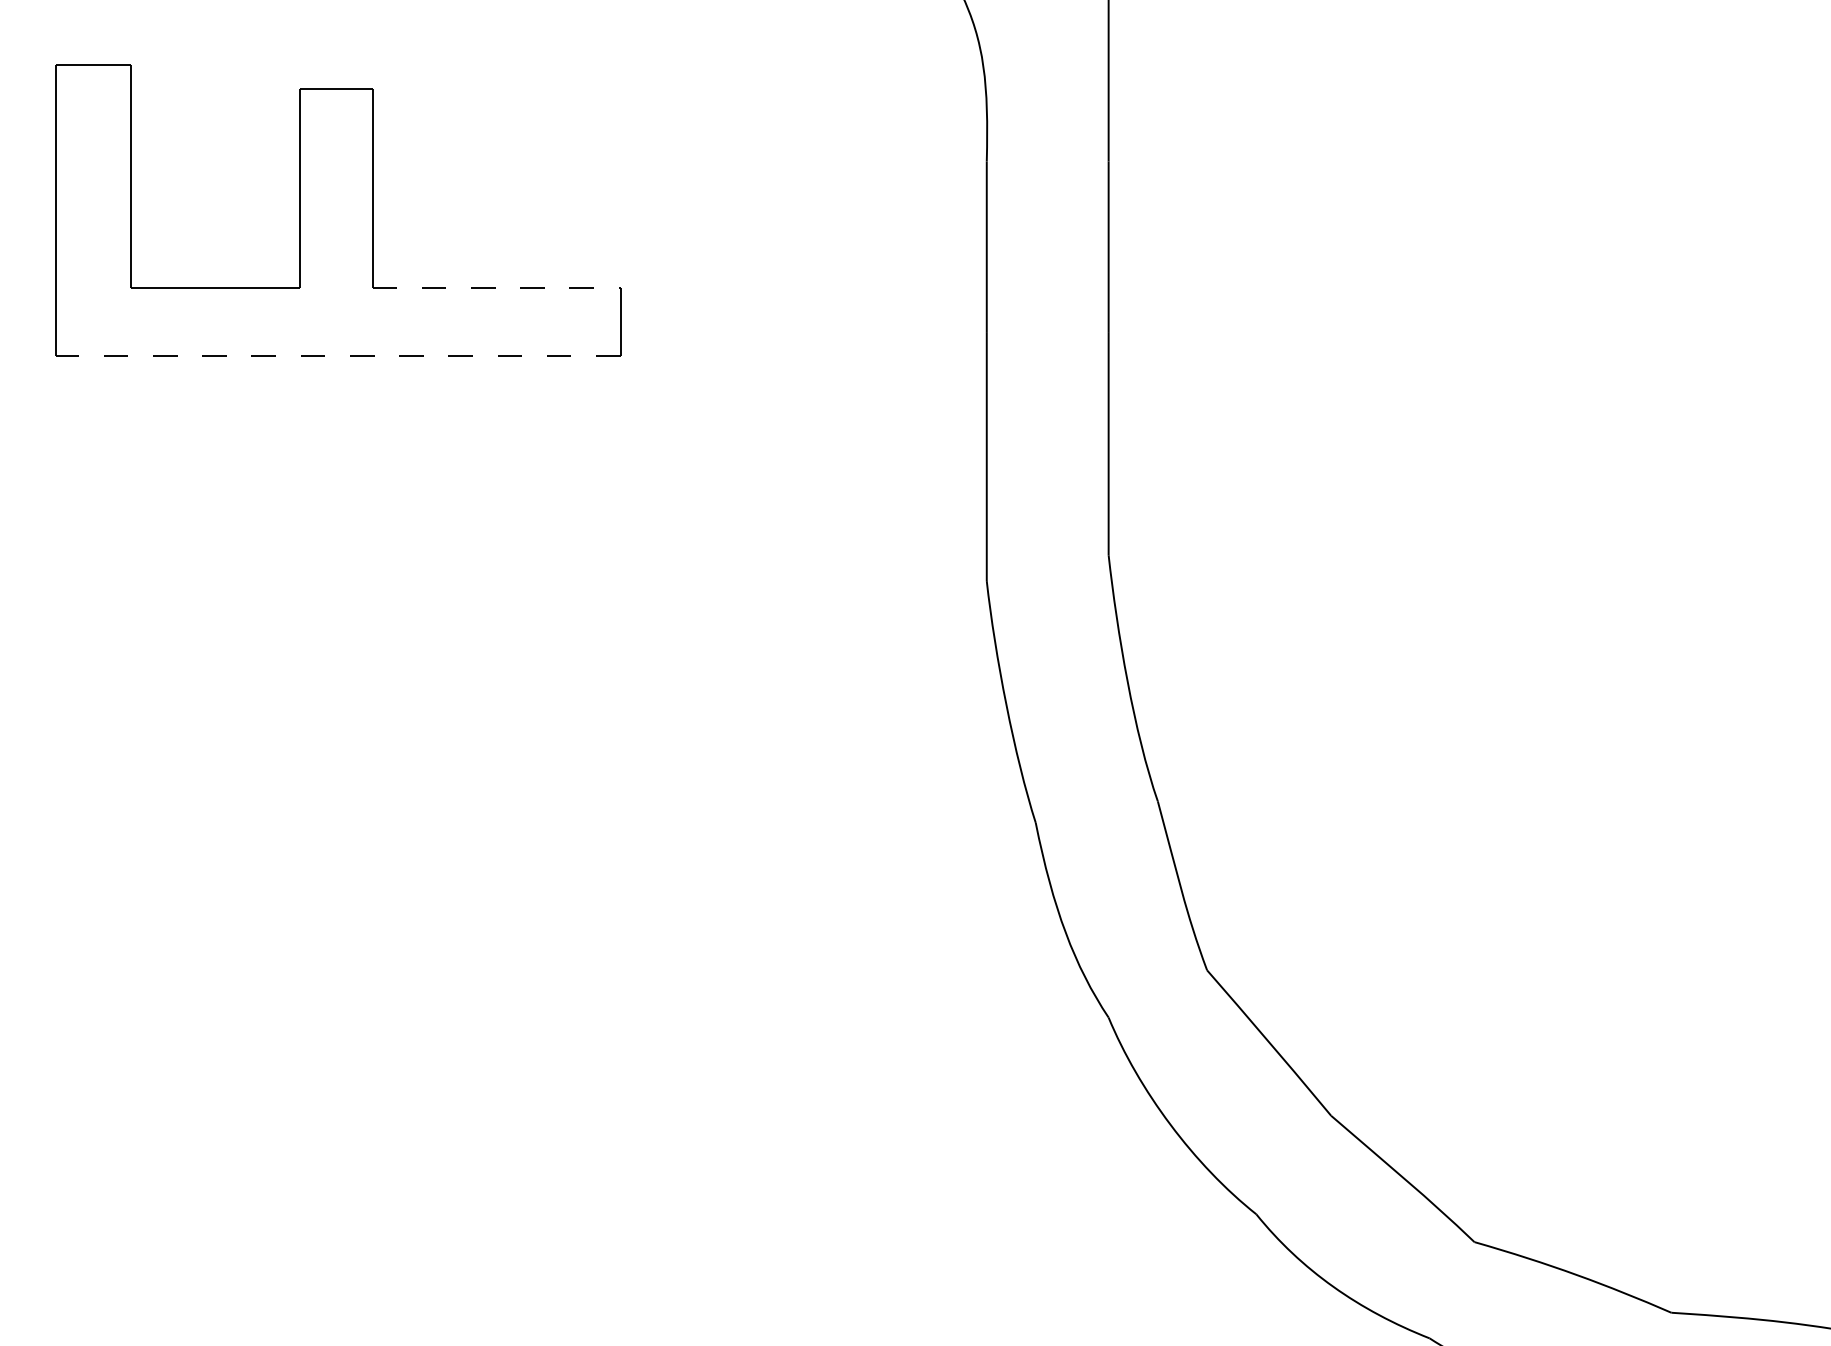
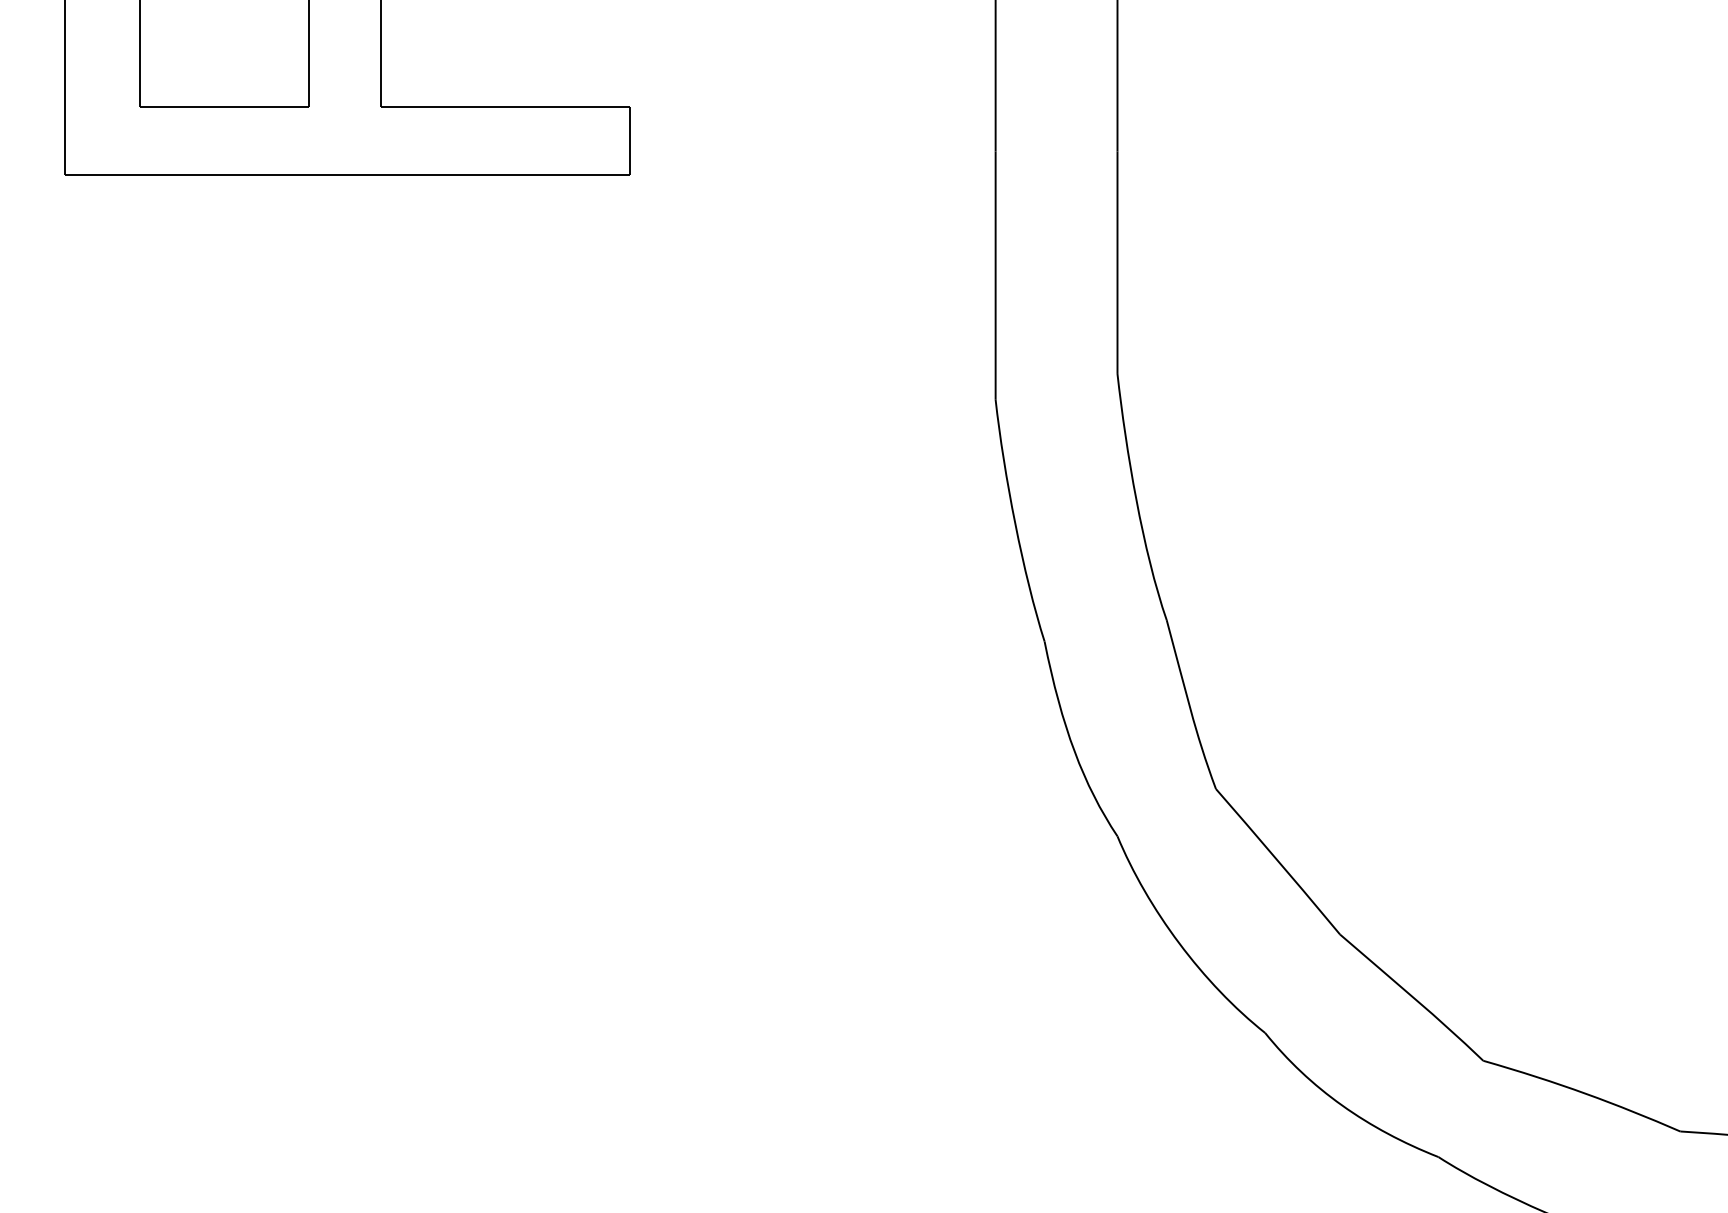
line: (497, 287) -> (506, 106), dashed -> solid
line: (337, 356) -> (346, 175), dashed -> solid

